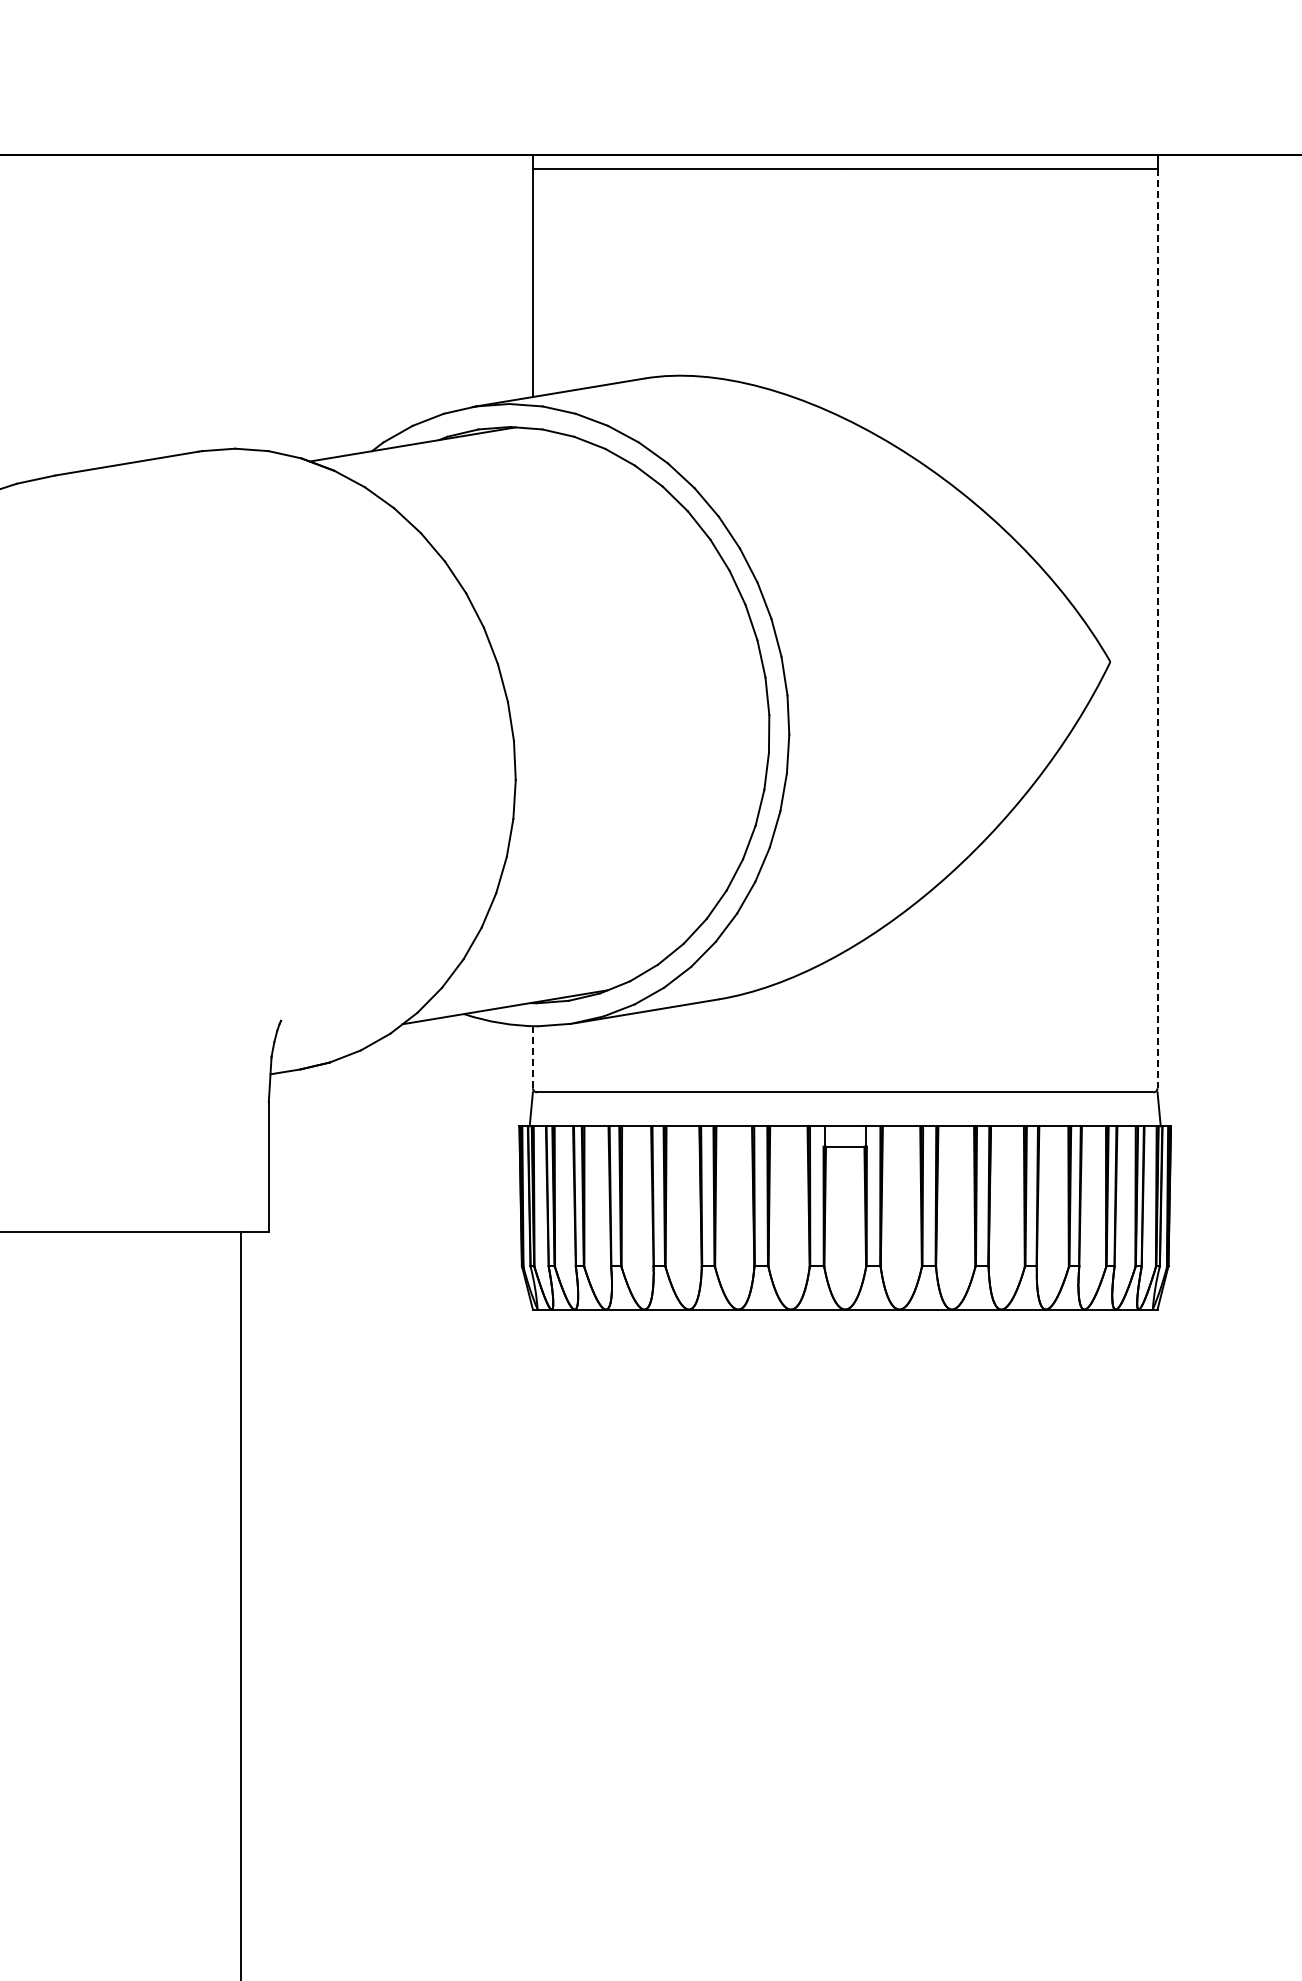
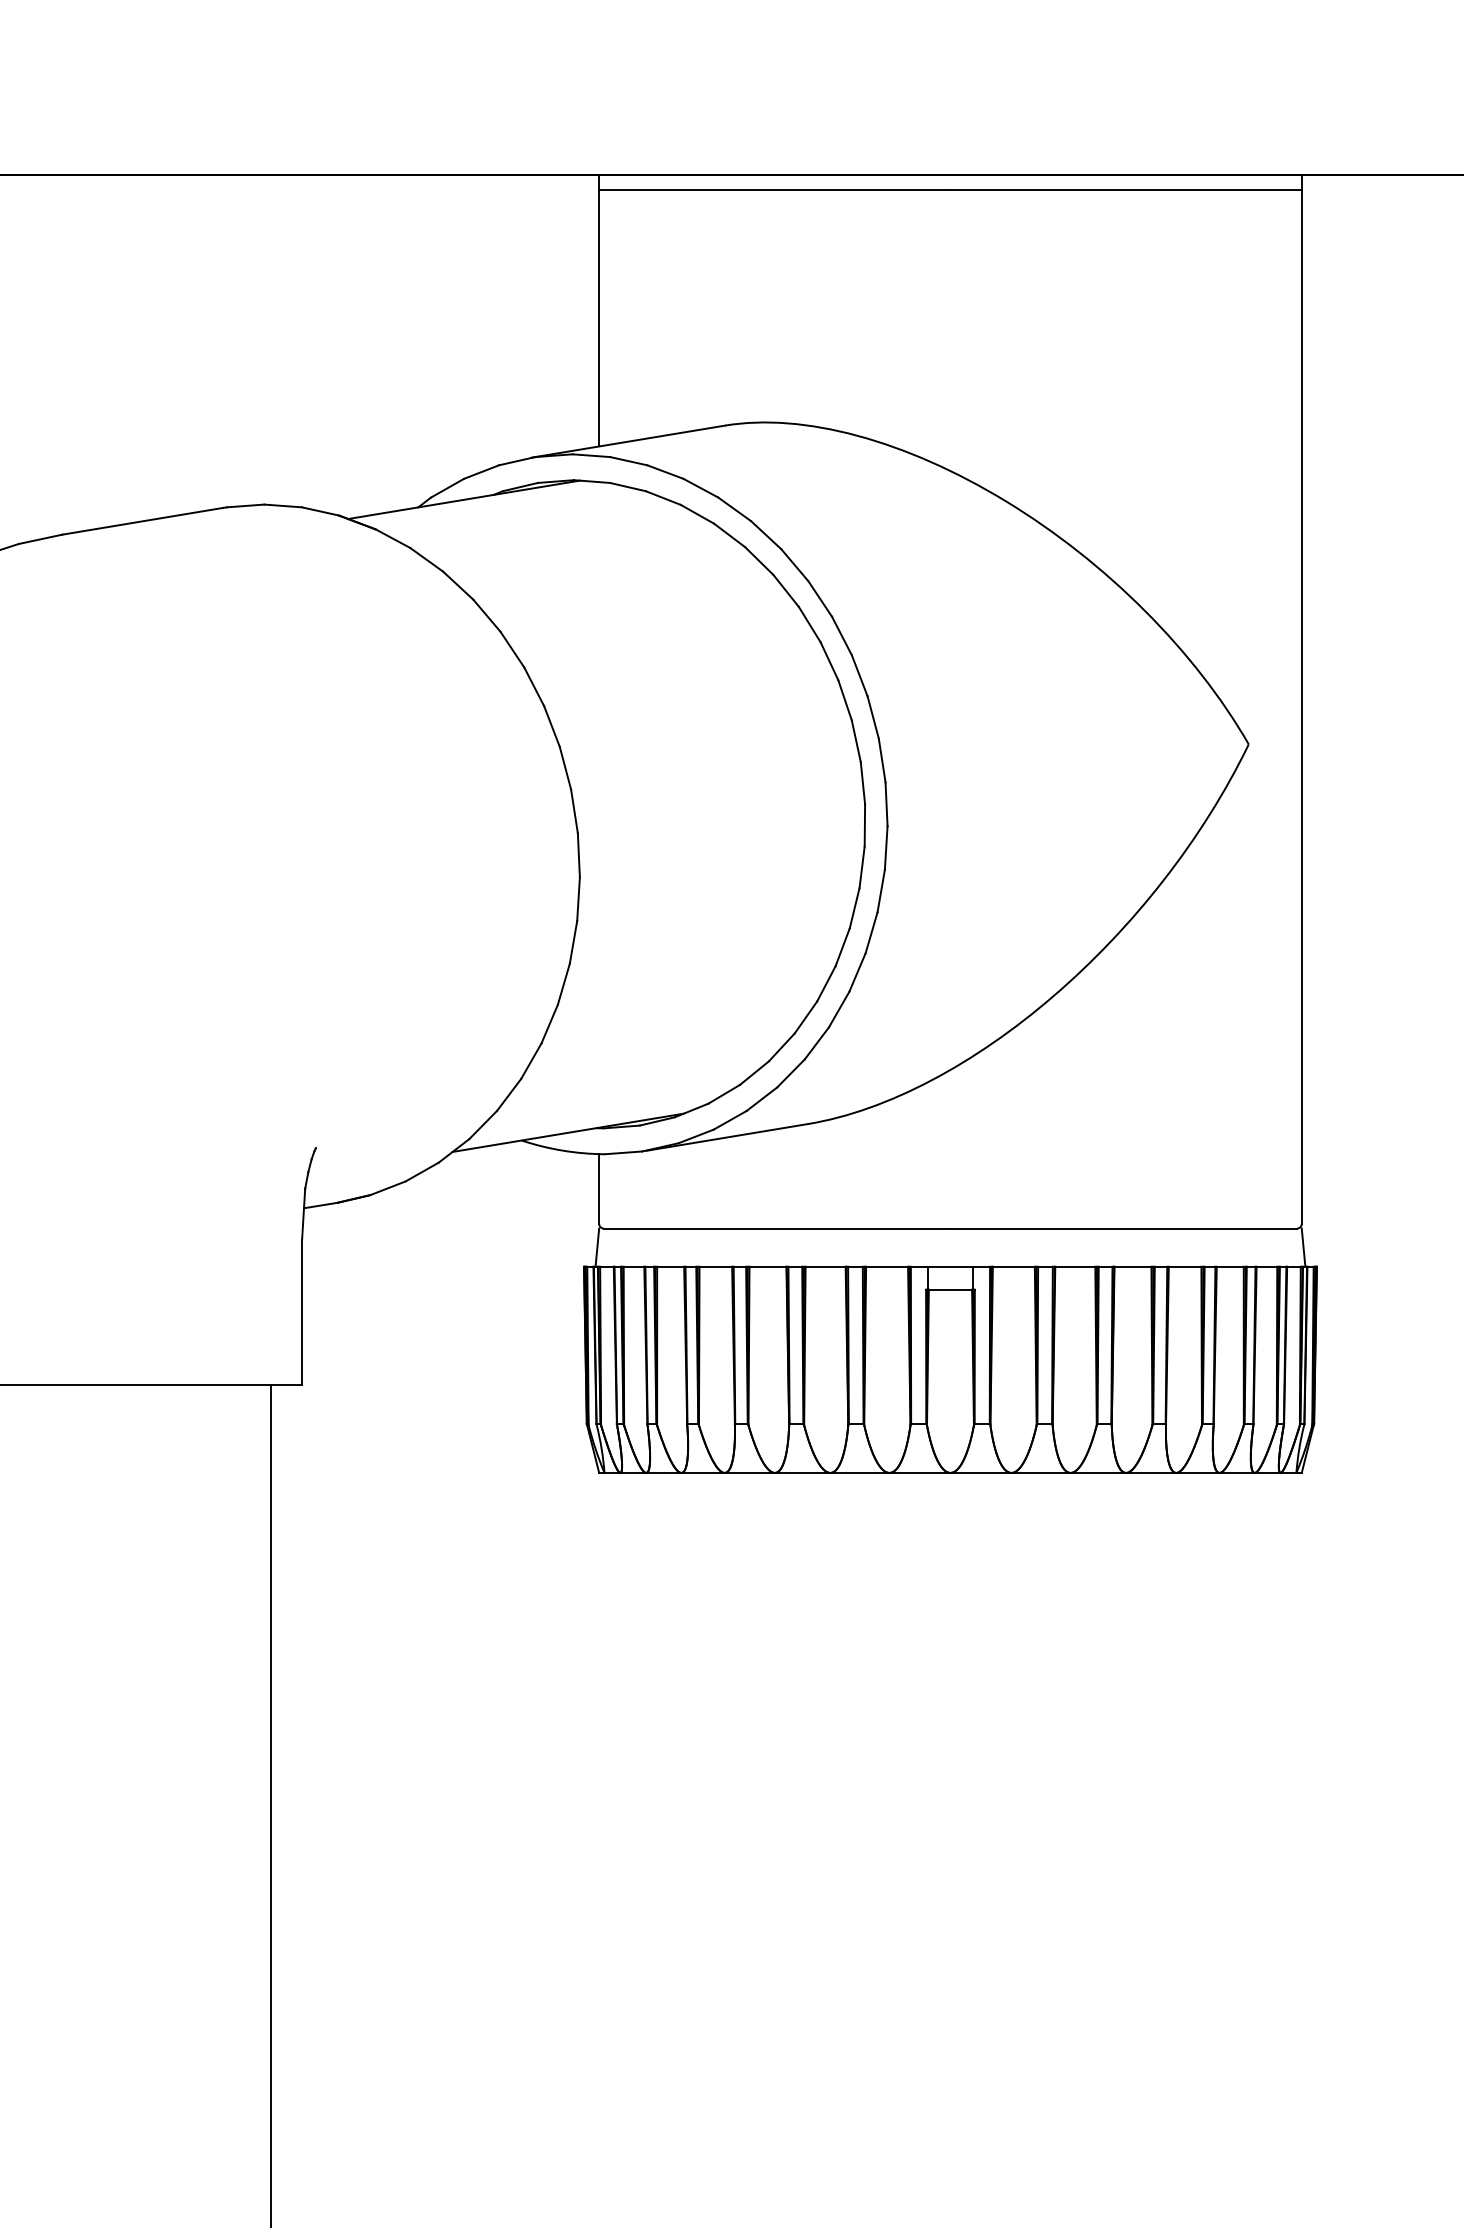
line: (1157, 628) -> (1301, 706), dashed -> solid
line: (532, 1057) -> (598, 1189), dashed -> solid

